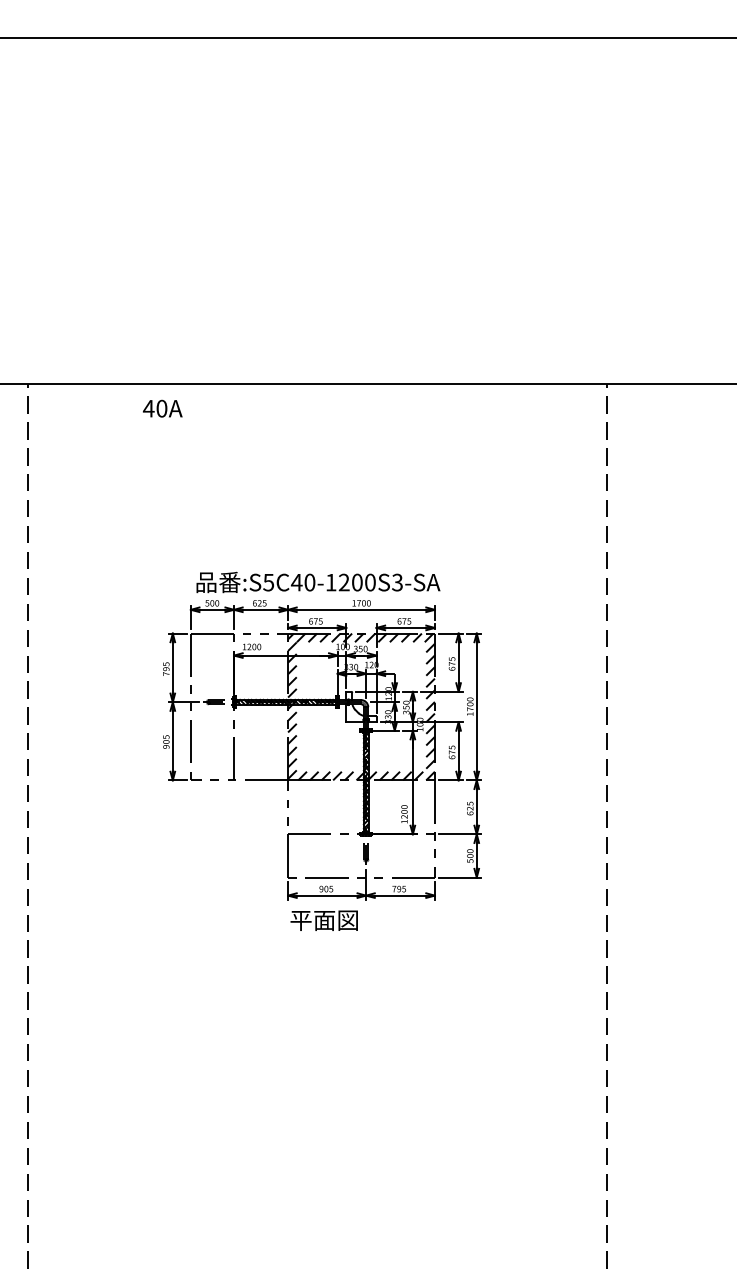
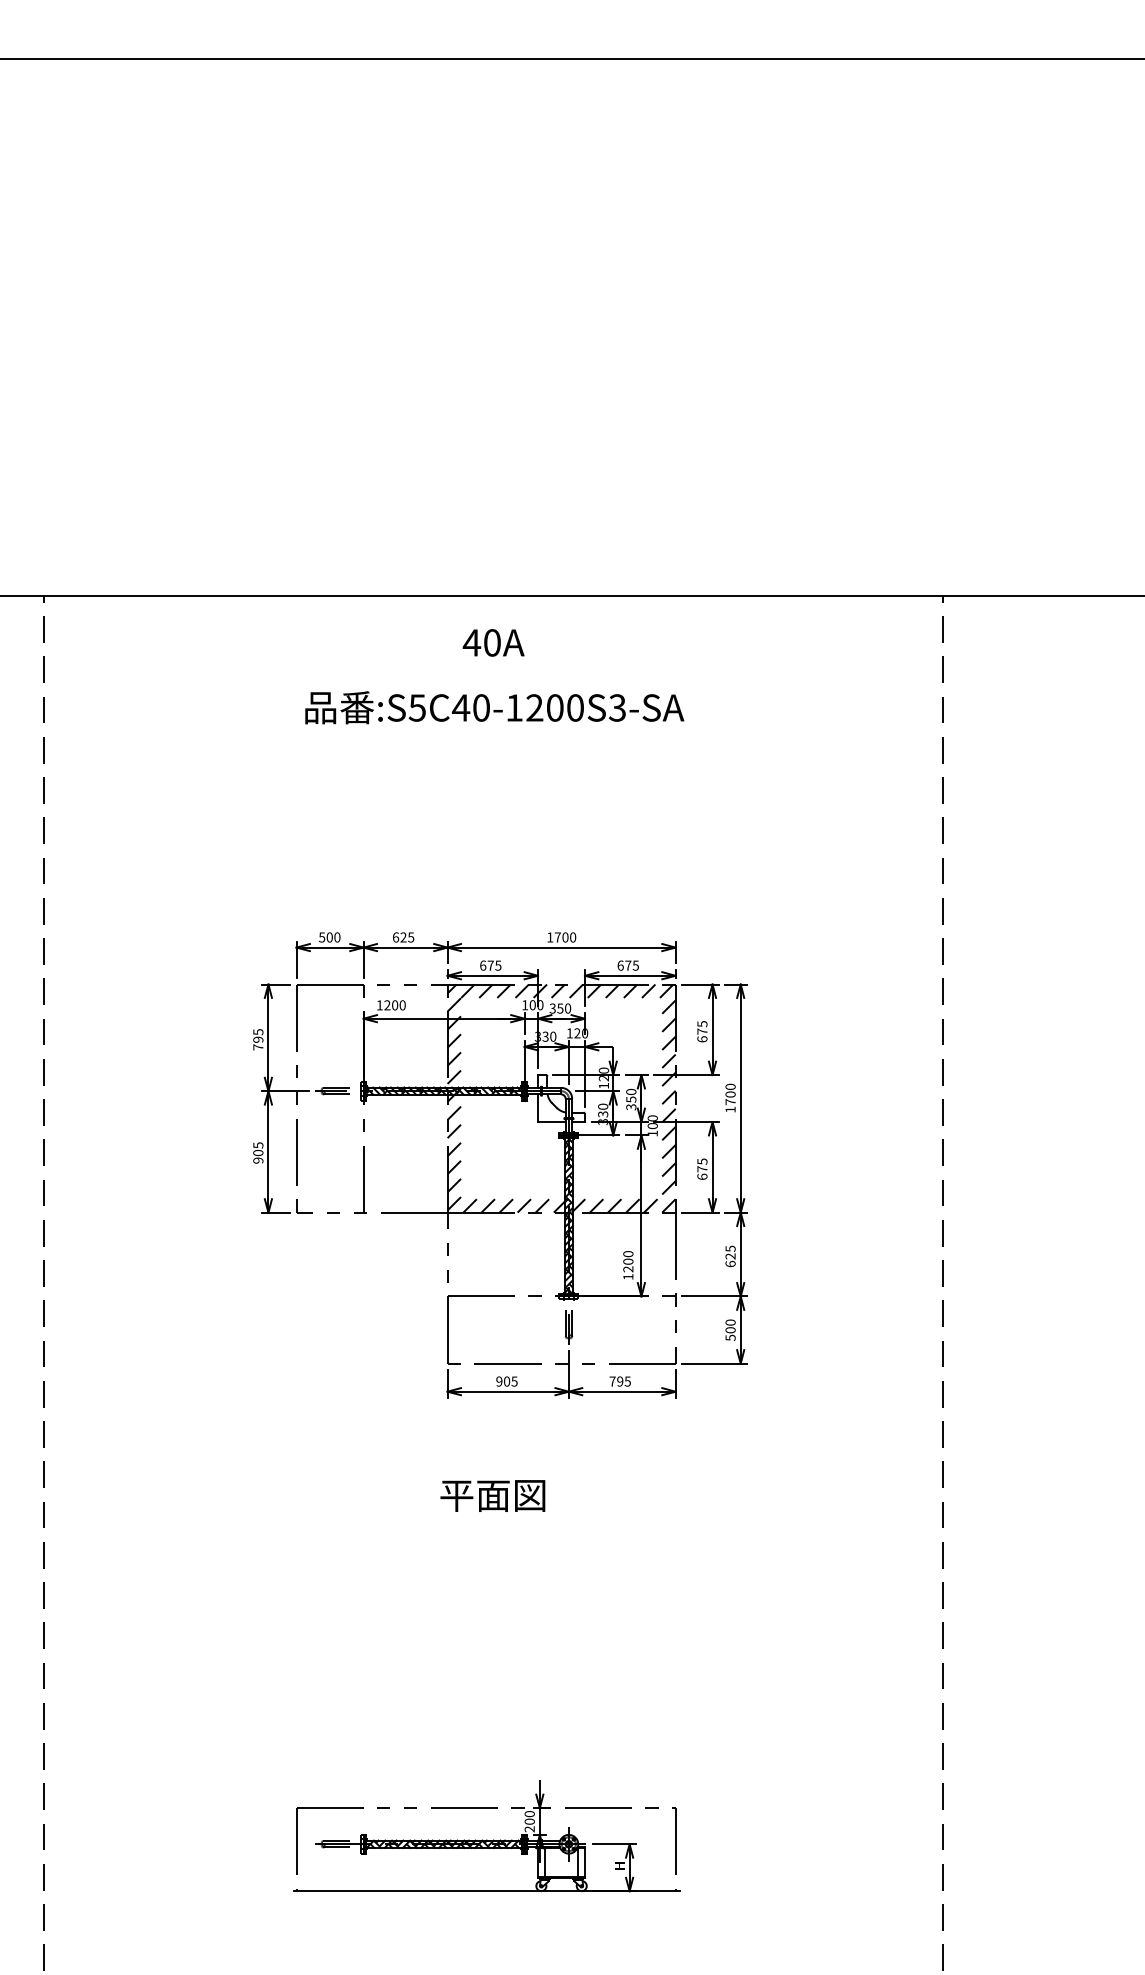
text: (162, 408) -> (493, 642), moved
text: (318, 582) -> (494, 707), moved
text: (323, 920) -> (491, 1495), moved
part: (313, 1181) -> (487, 1835), added

